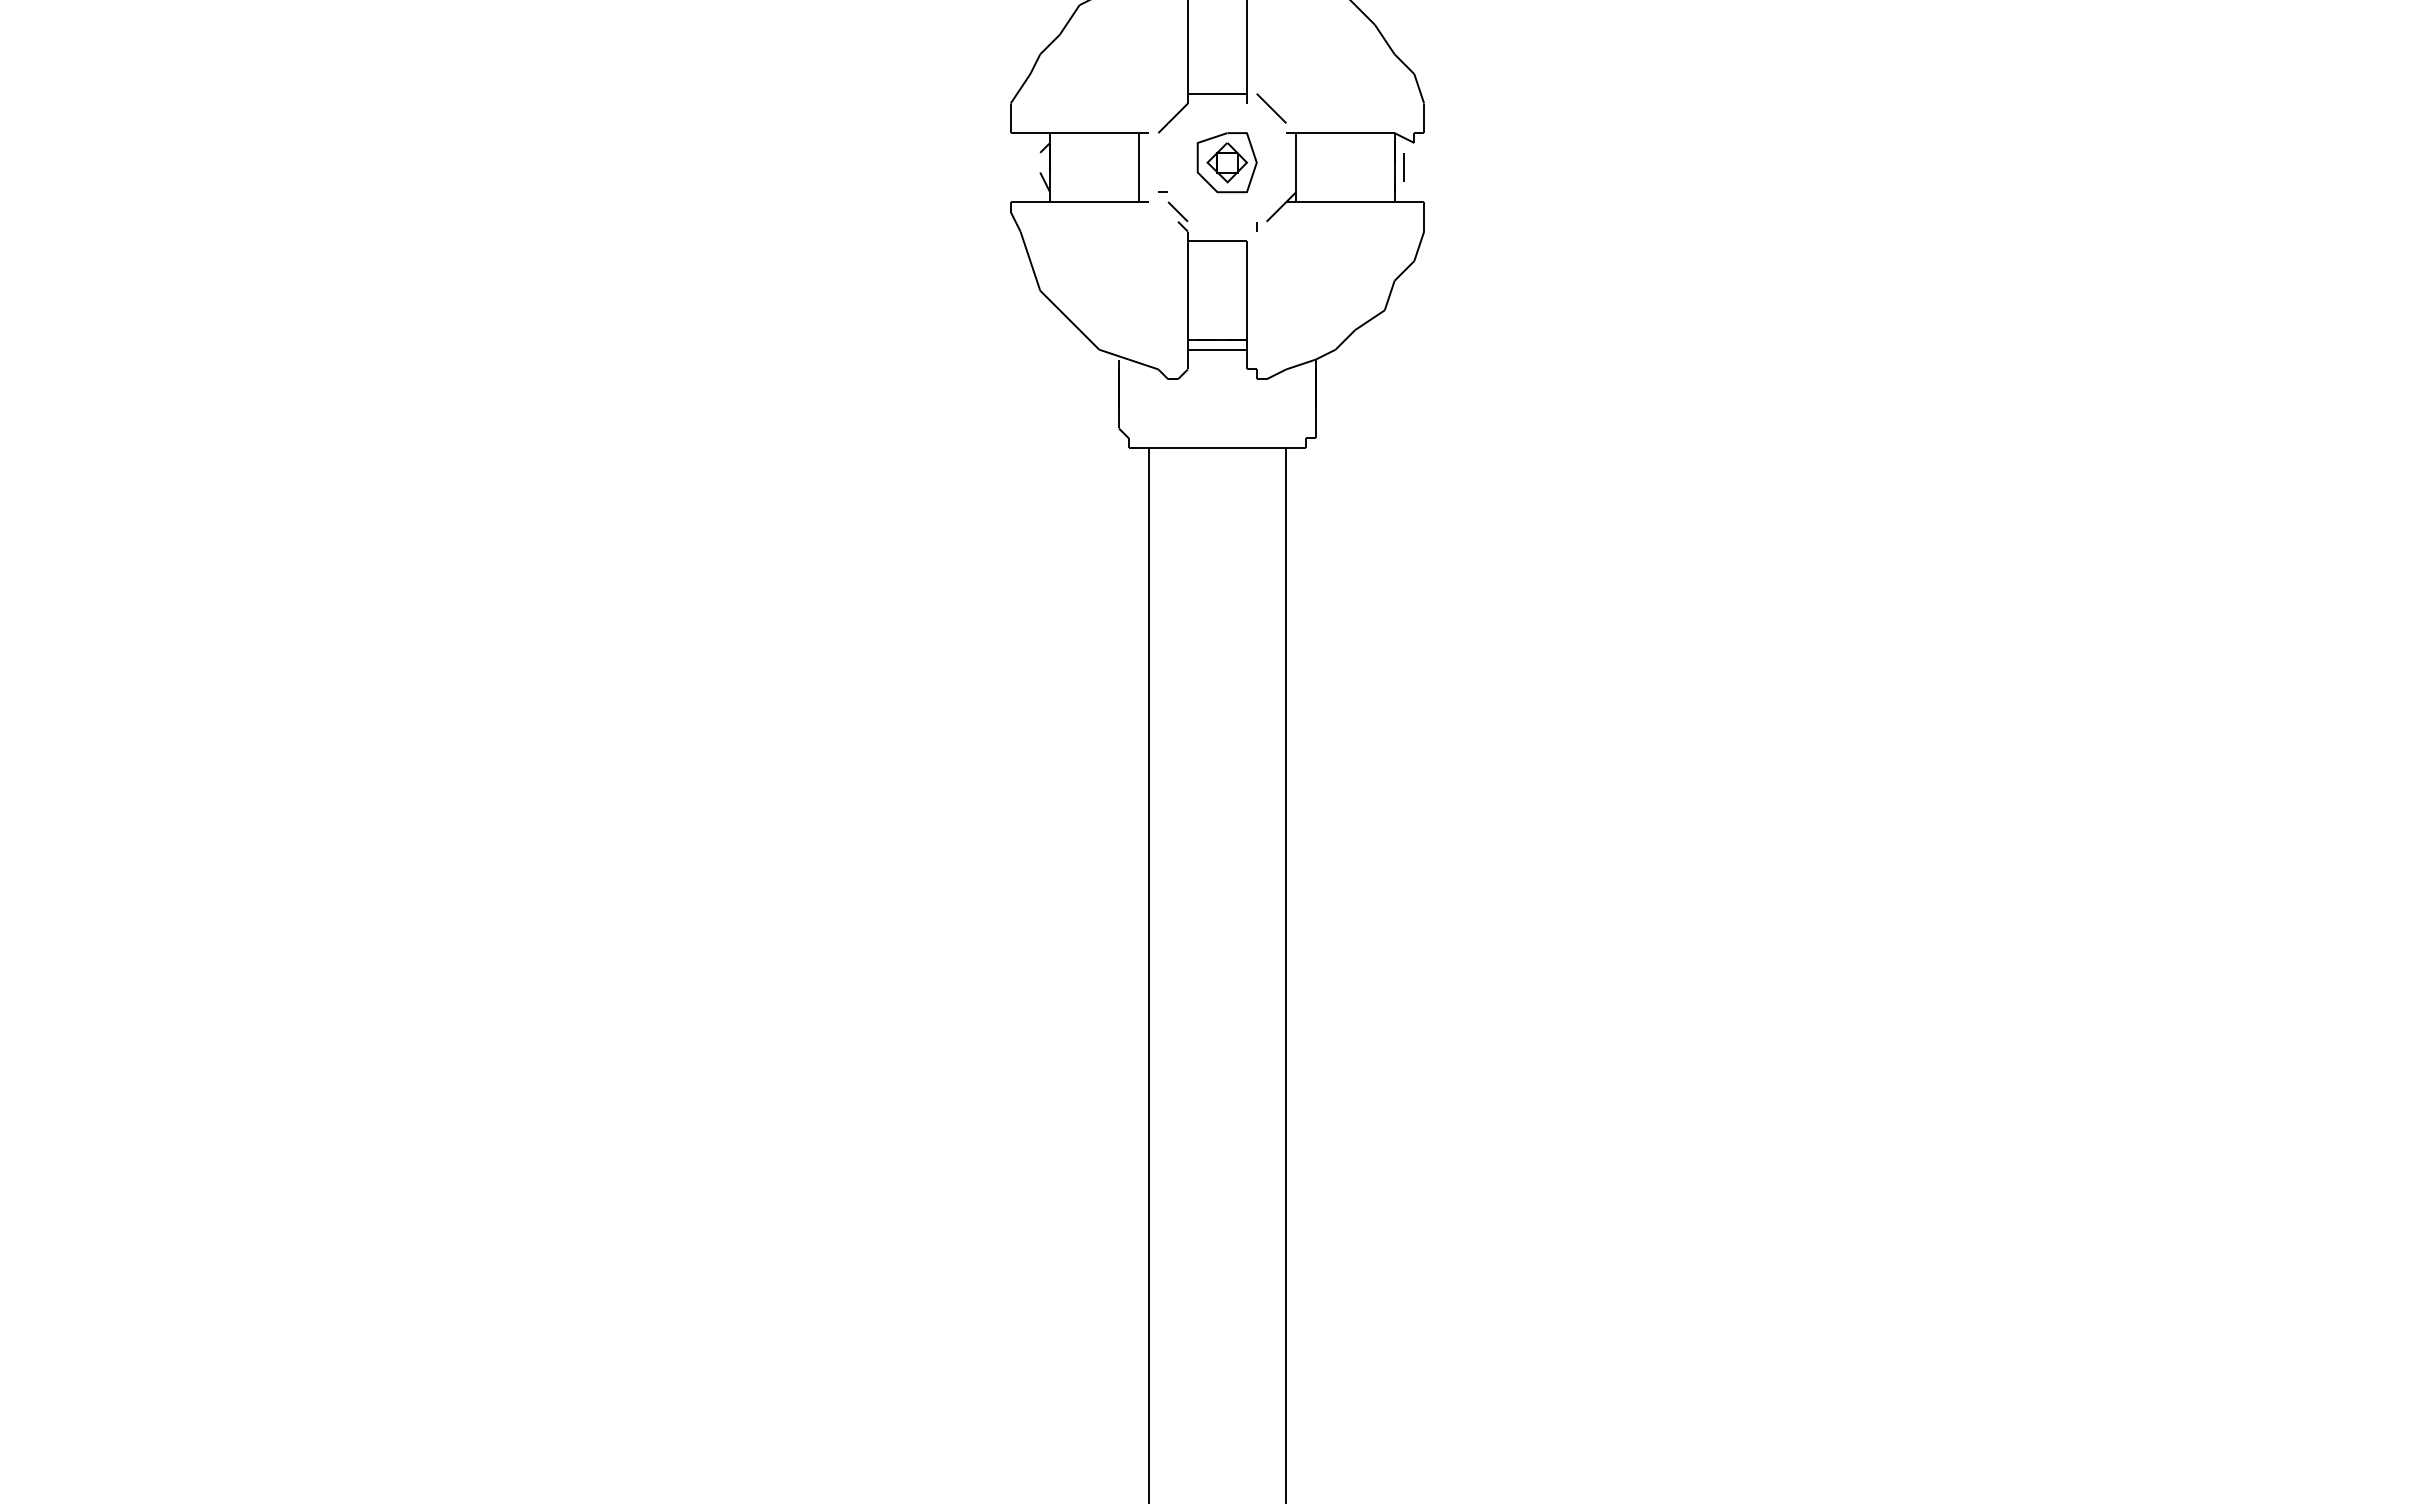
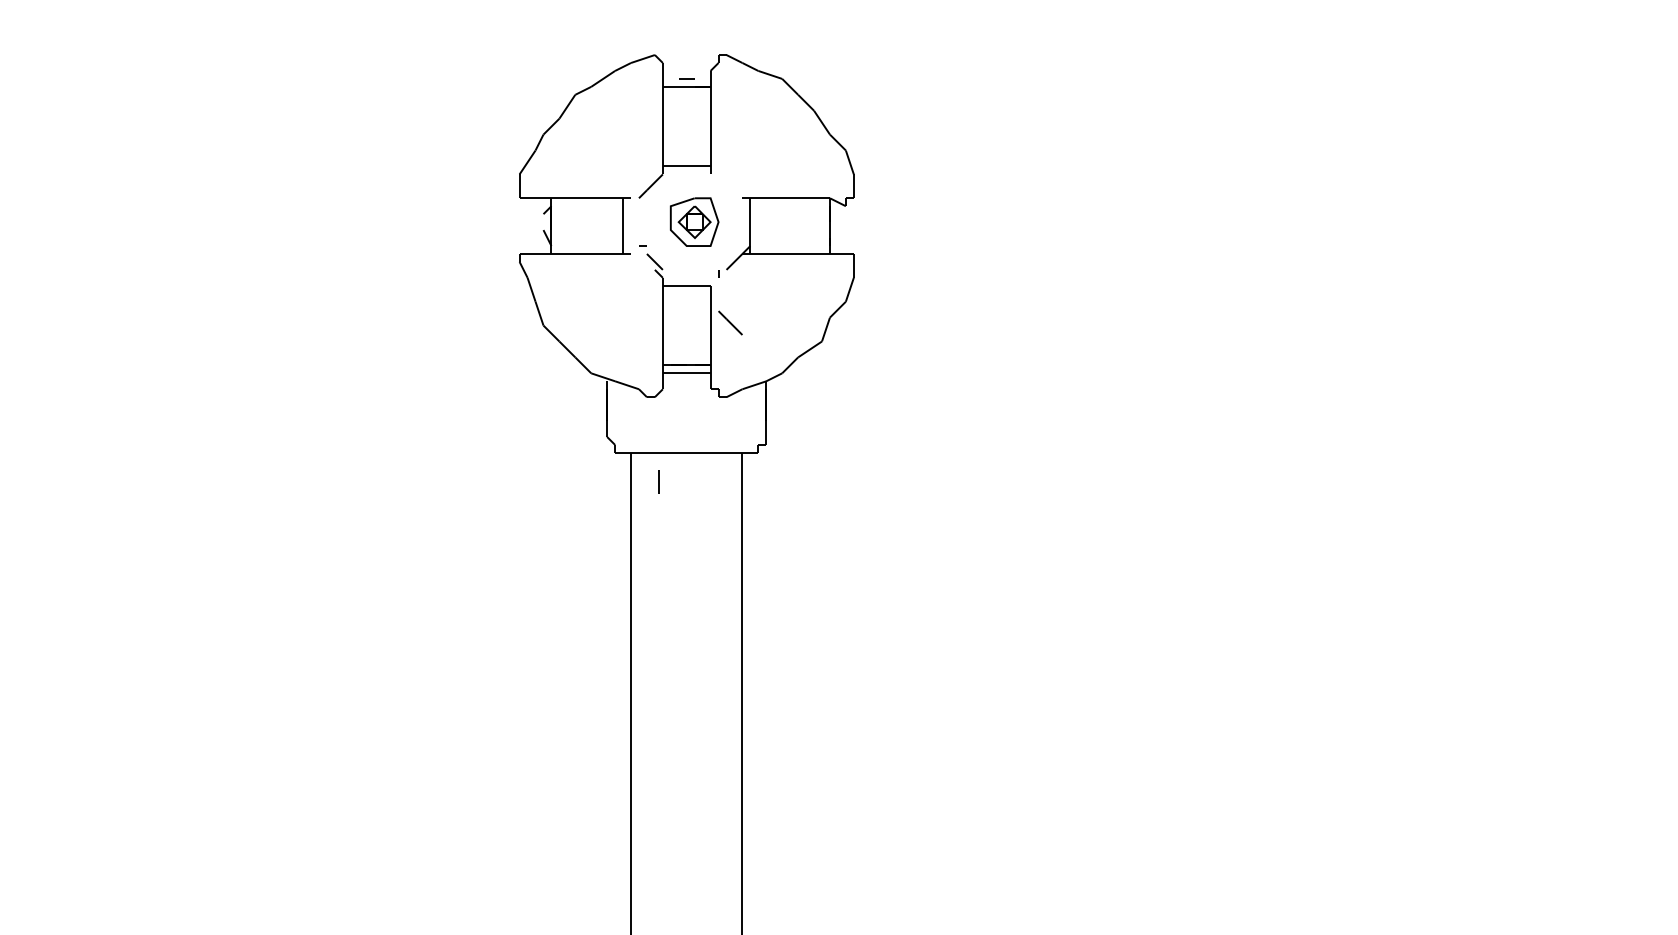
line: (1271, 108) -> (730, 323), moved
line: (1403, 167) -> (658, 482), moved

